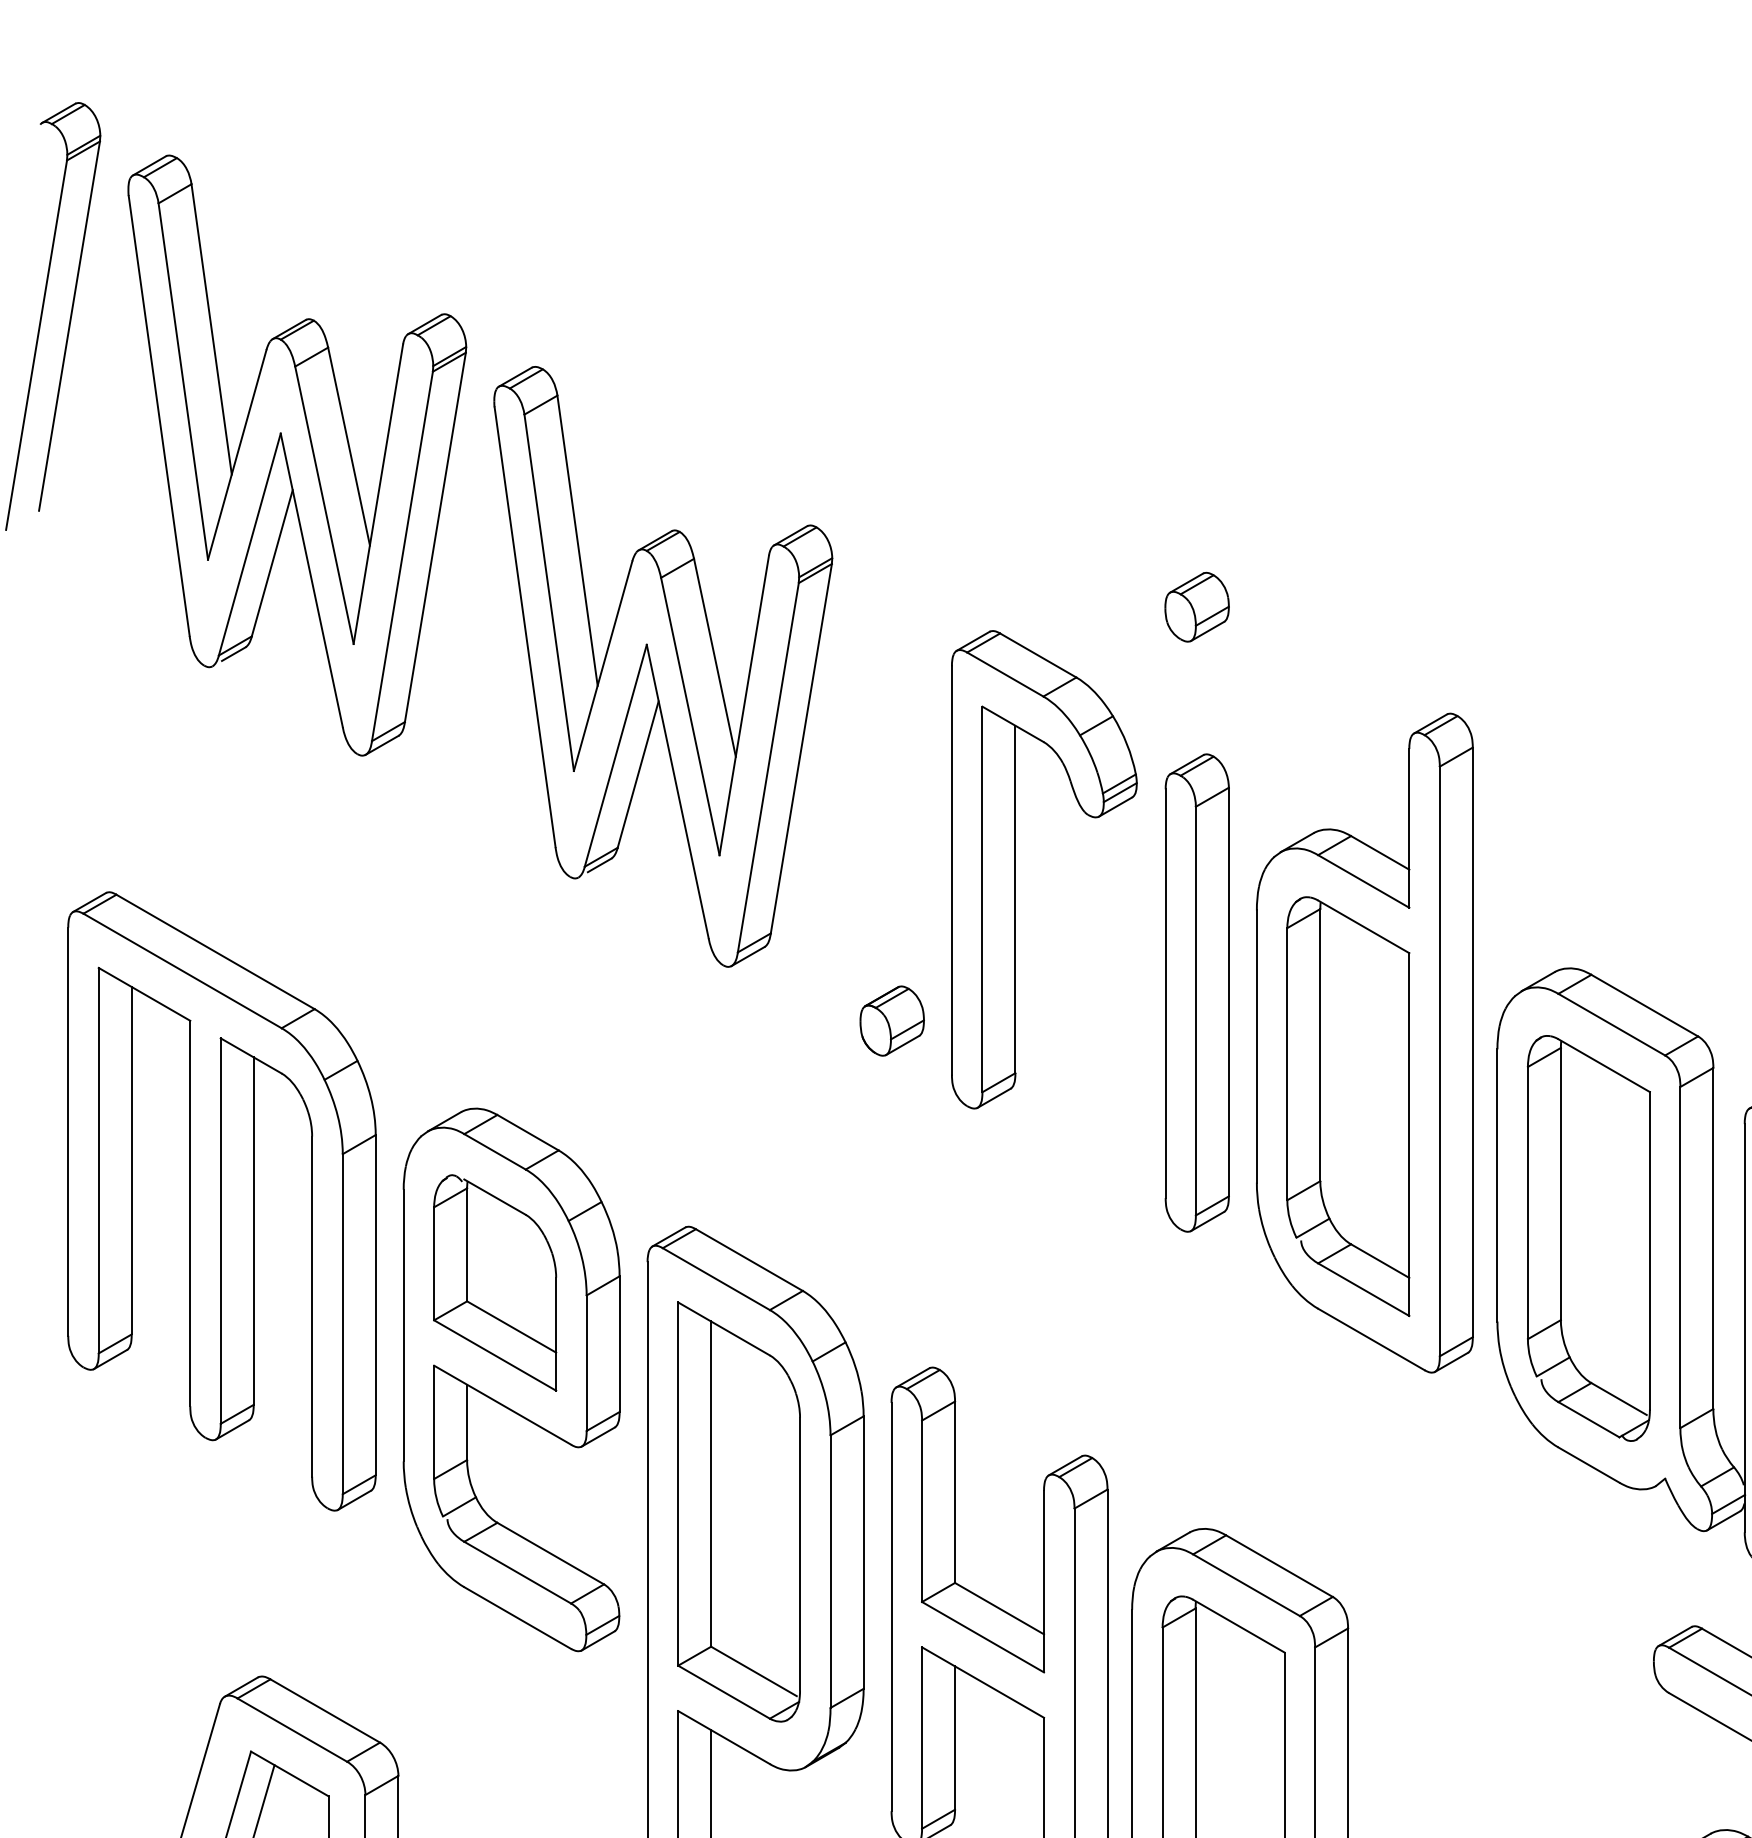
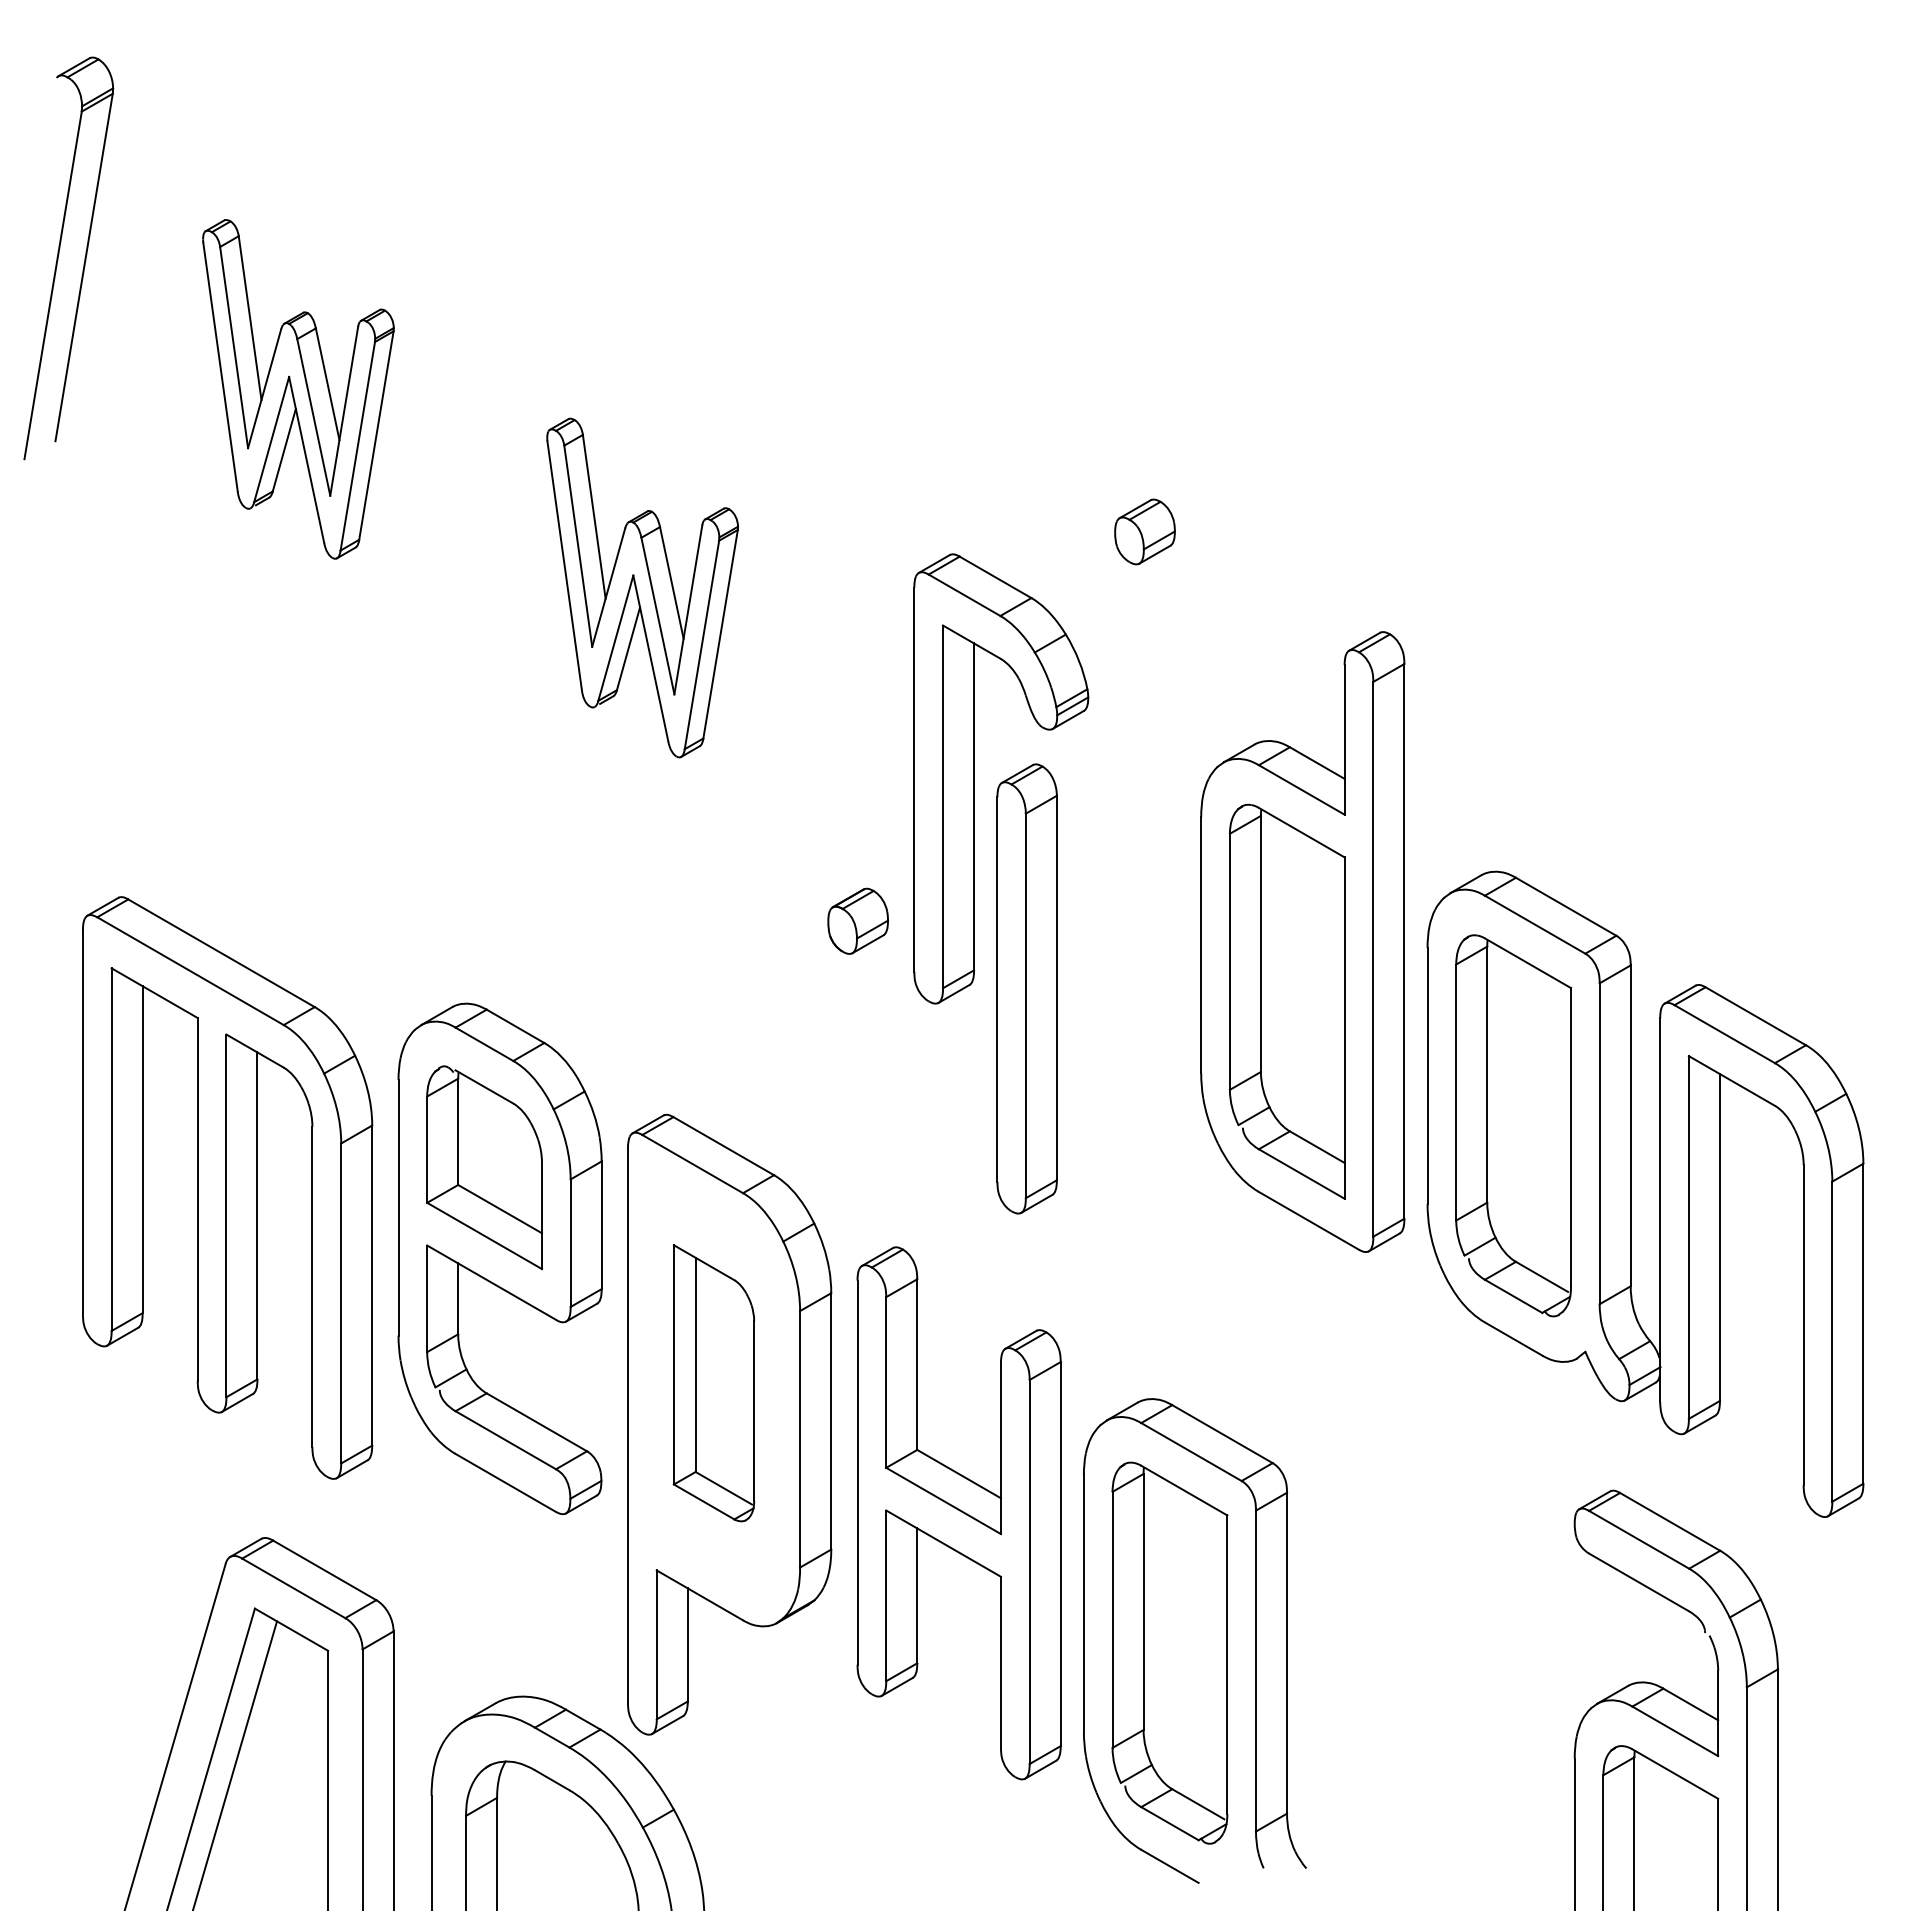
part: (297, 455) -> (298, 389), size x0.6
part: (663, 666) -> (642, 587), size x0.6
part: (1196, 992) -> (1026, 988), moved
part: (221, 1200) -> (227, 1187), moved
part: (738, 1512) -> (713, 1383), size x0.7

